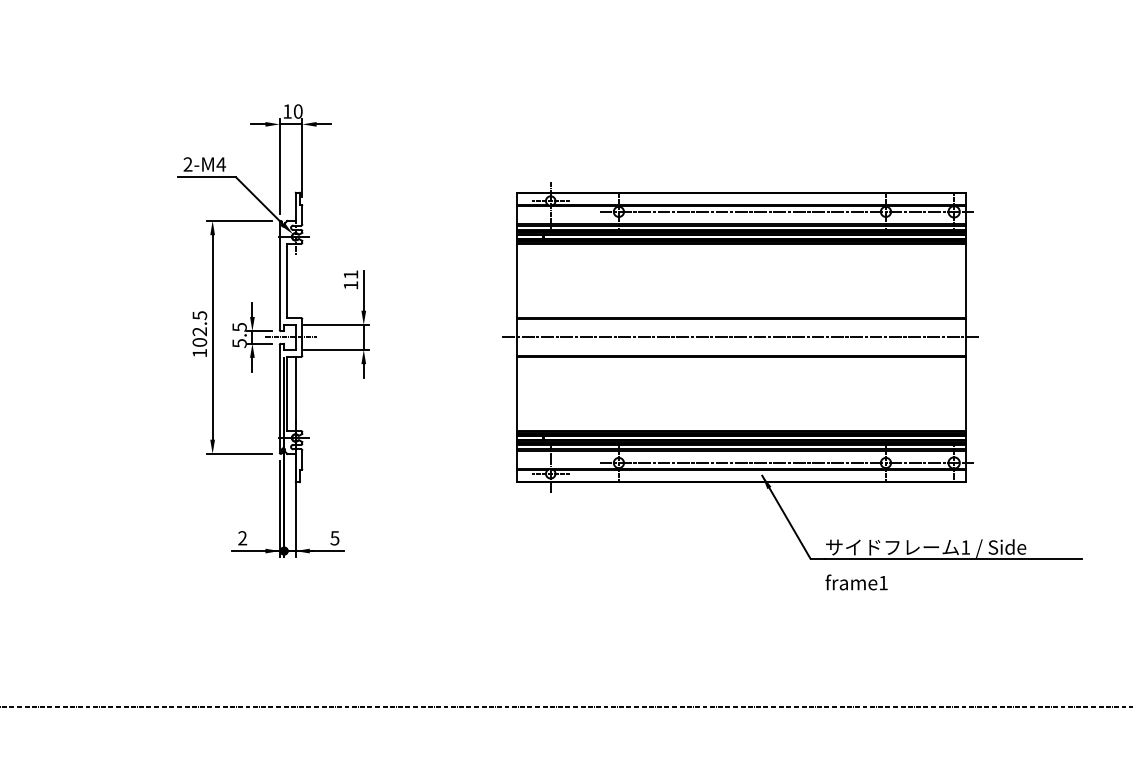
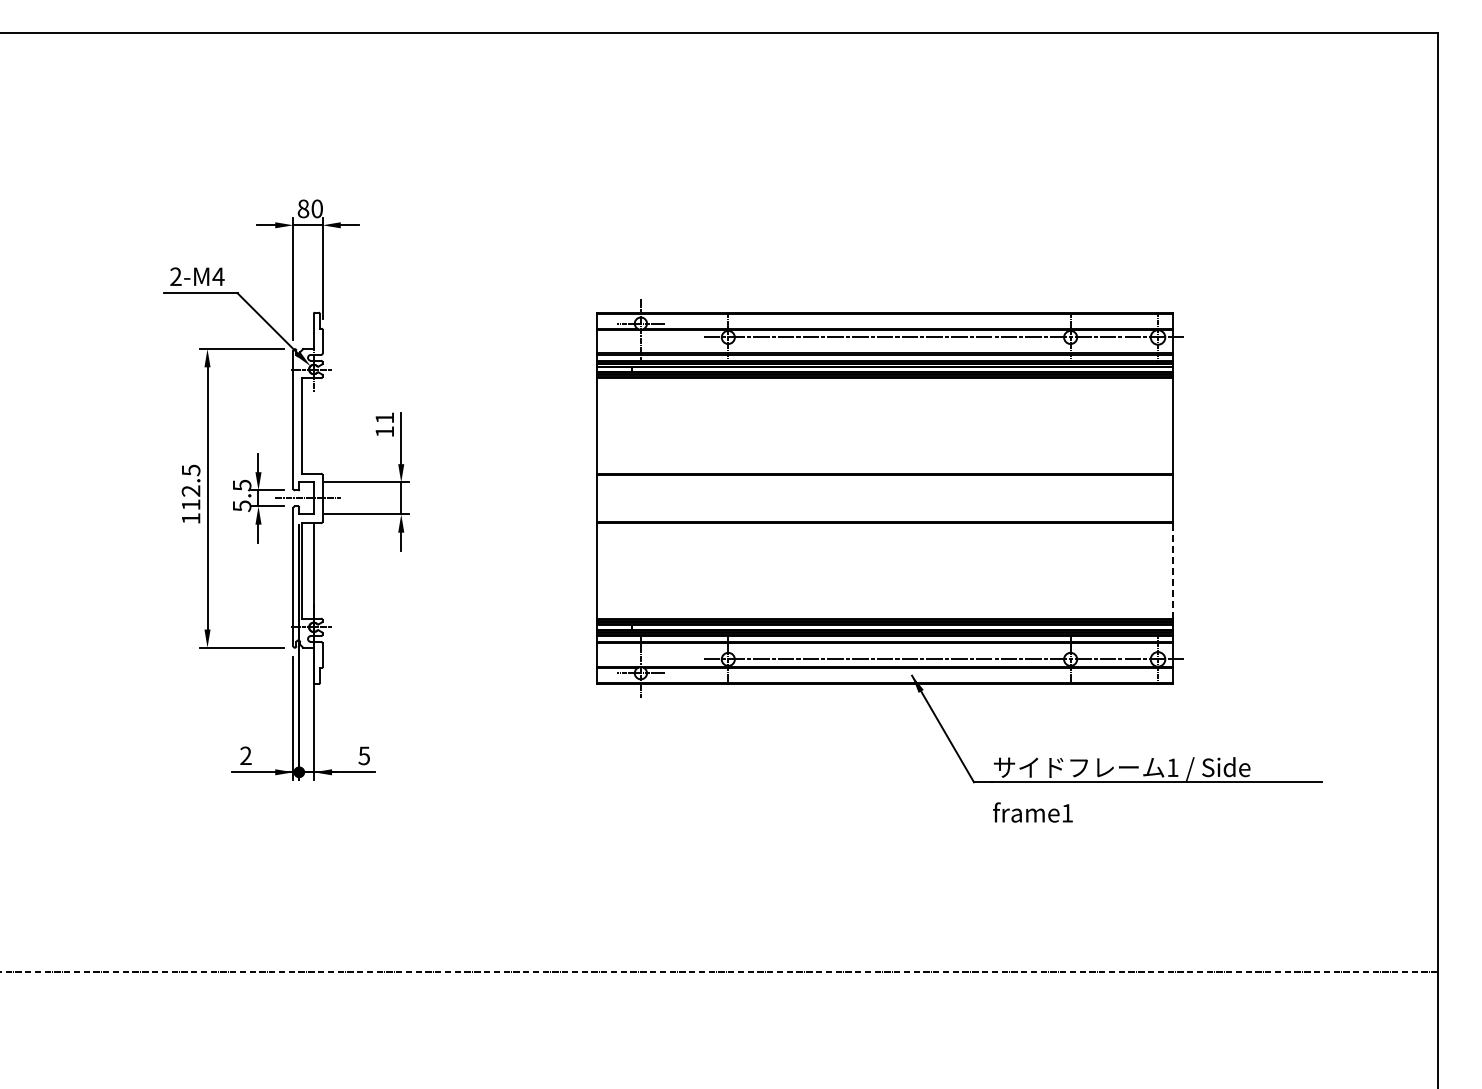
text: (287, 111) -> (303, 208), 10 -> 80
line: (740, 337) -> (884, 498), removed
text: (199, 342) -> (190, 504), 102.5 -> 112.5
line: (965, 393) -> (1172, 570), solid -> dashed

